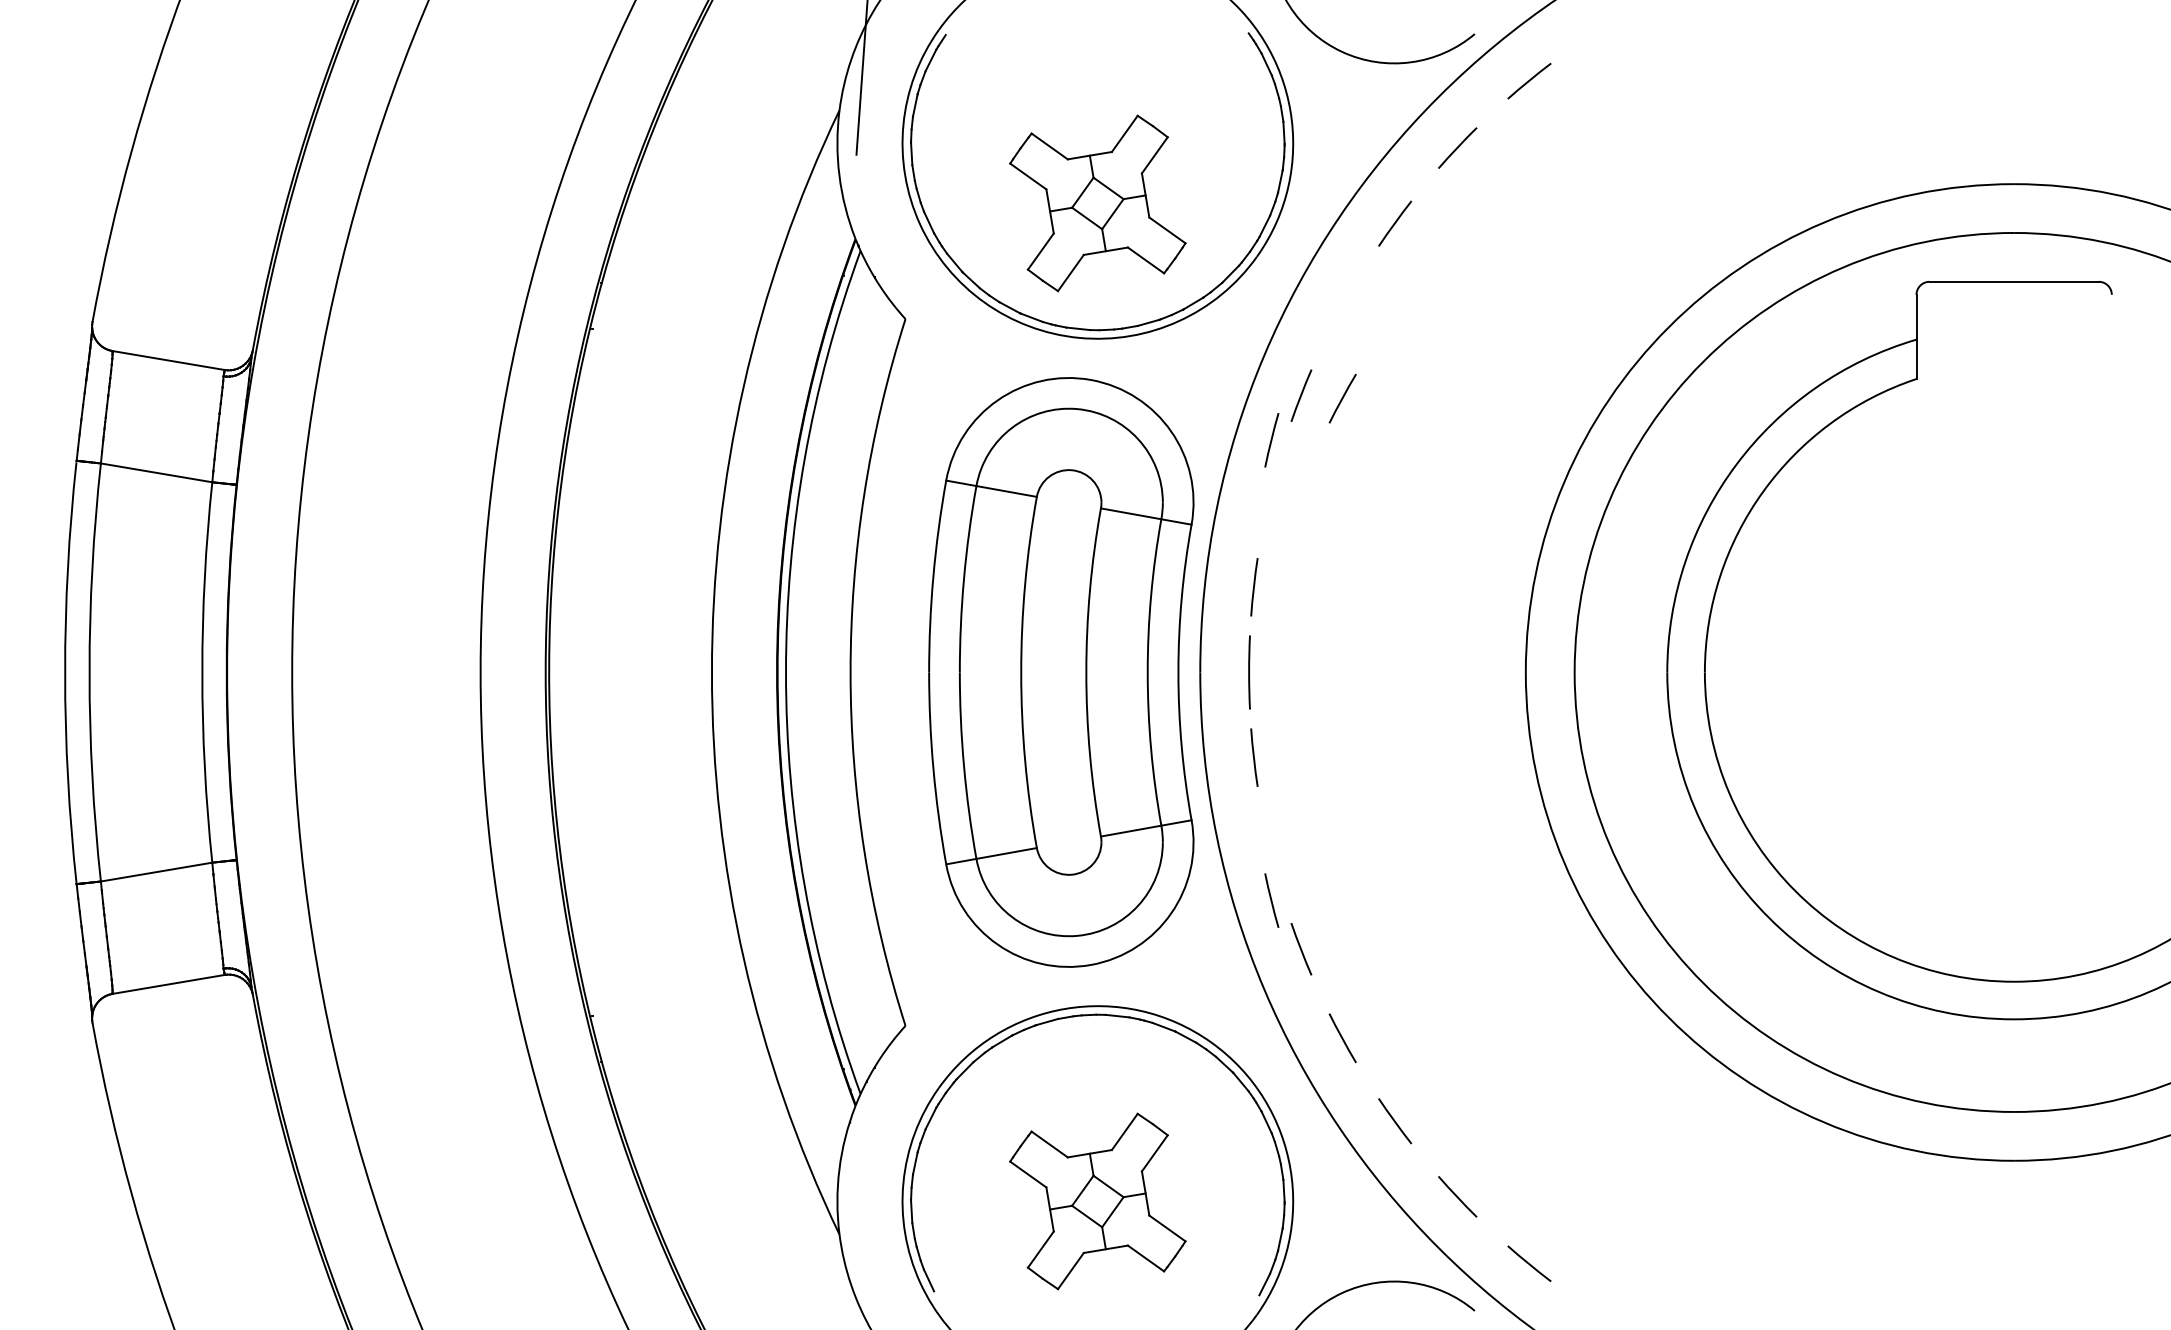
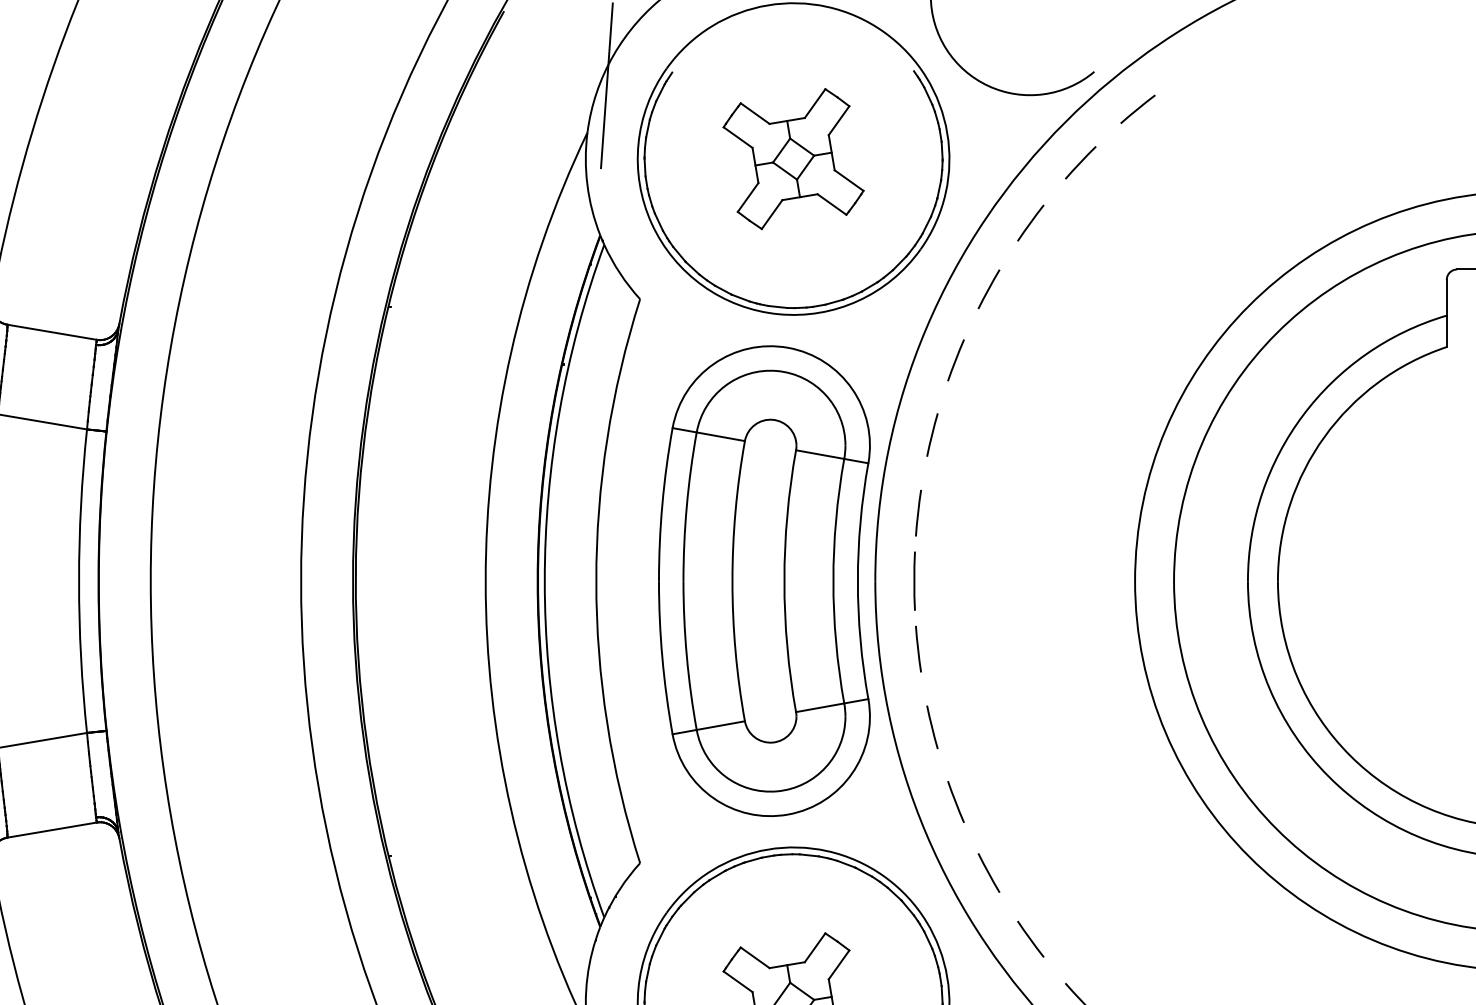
part: (1097, 203) -> (793, 159), moved
line: (1342, 398) -> (988, 289), moved
line: (1271, 440) -> (932, 435), moved
line: (1271, 900) -> (932, 727), moved

